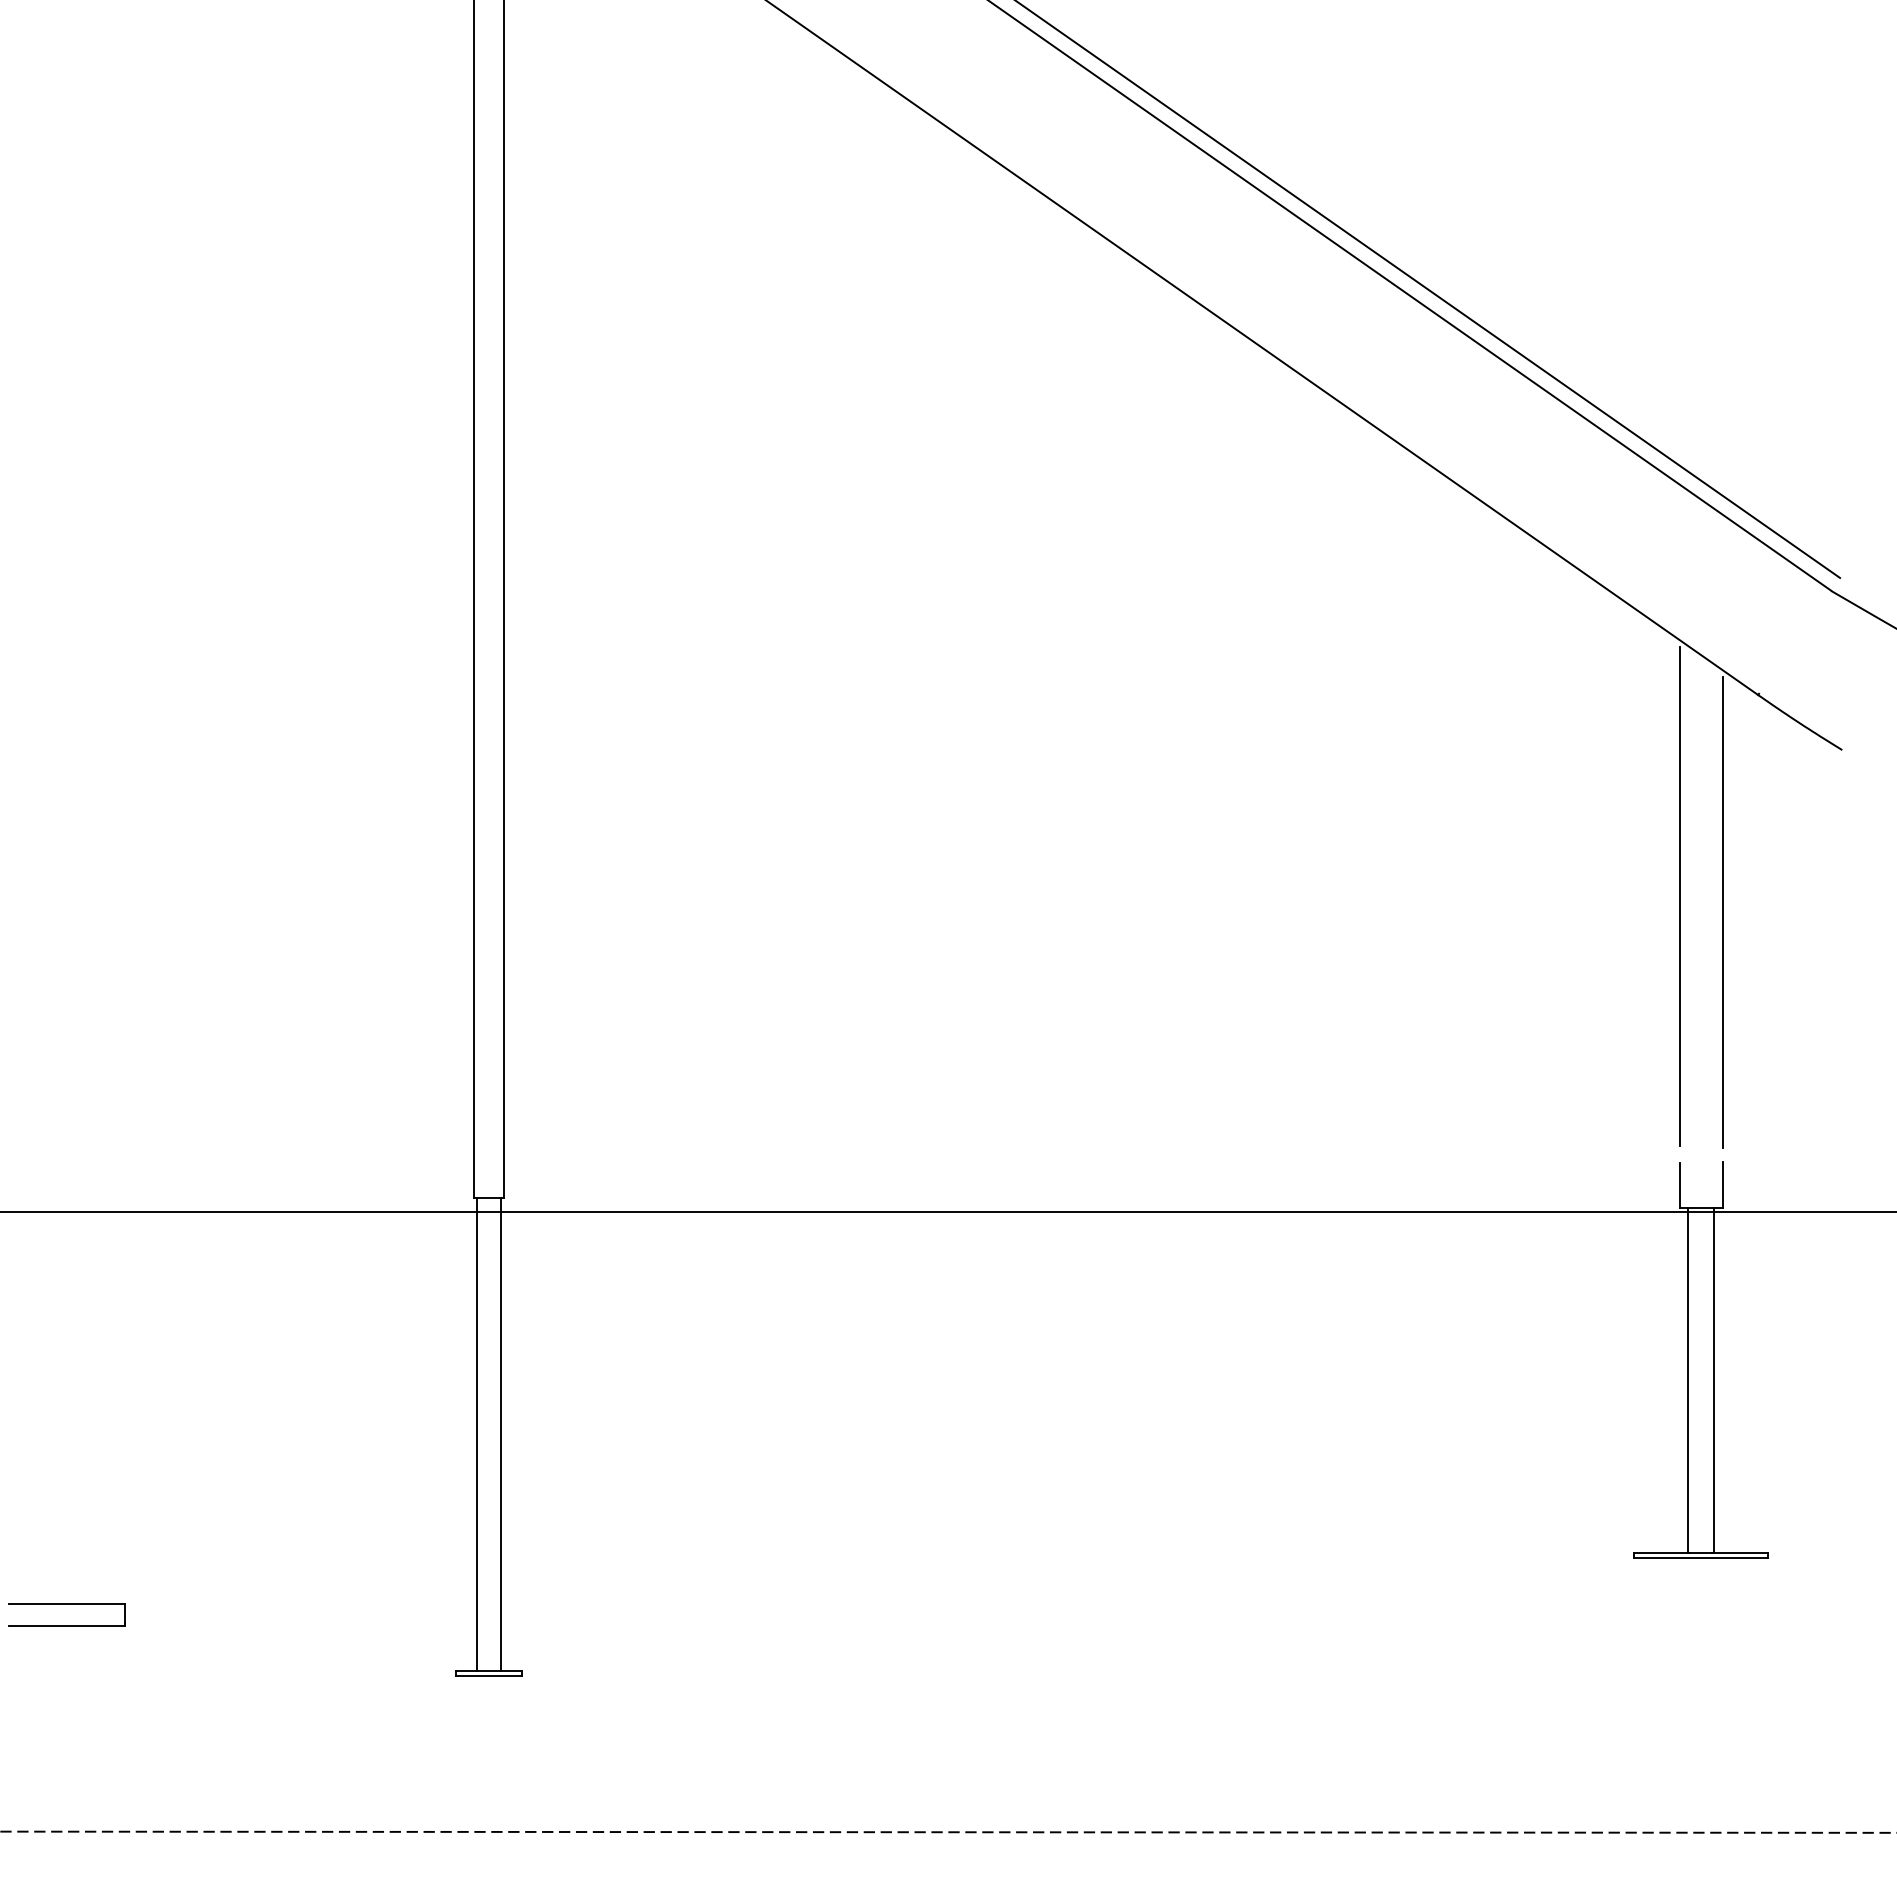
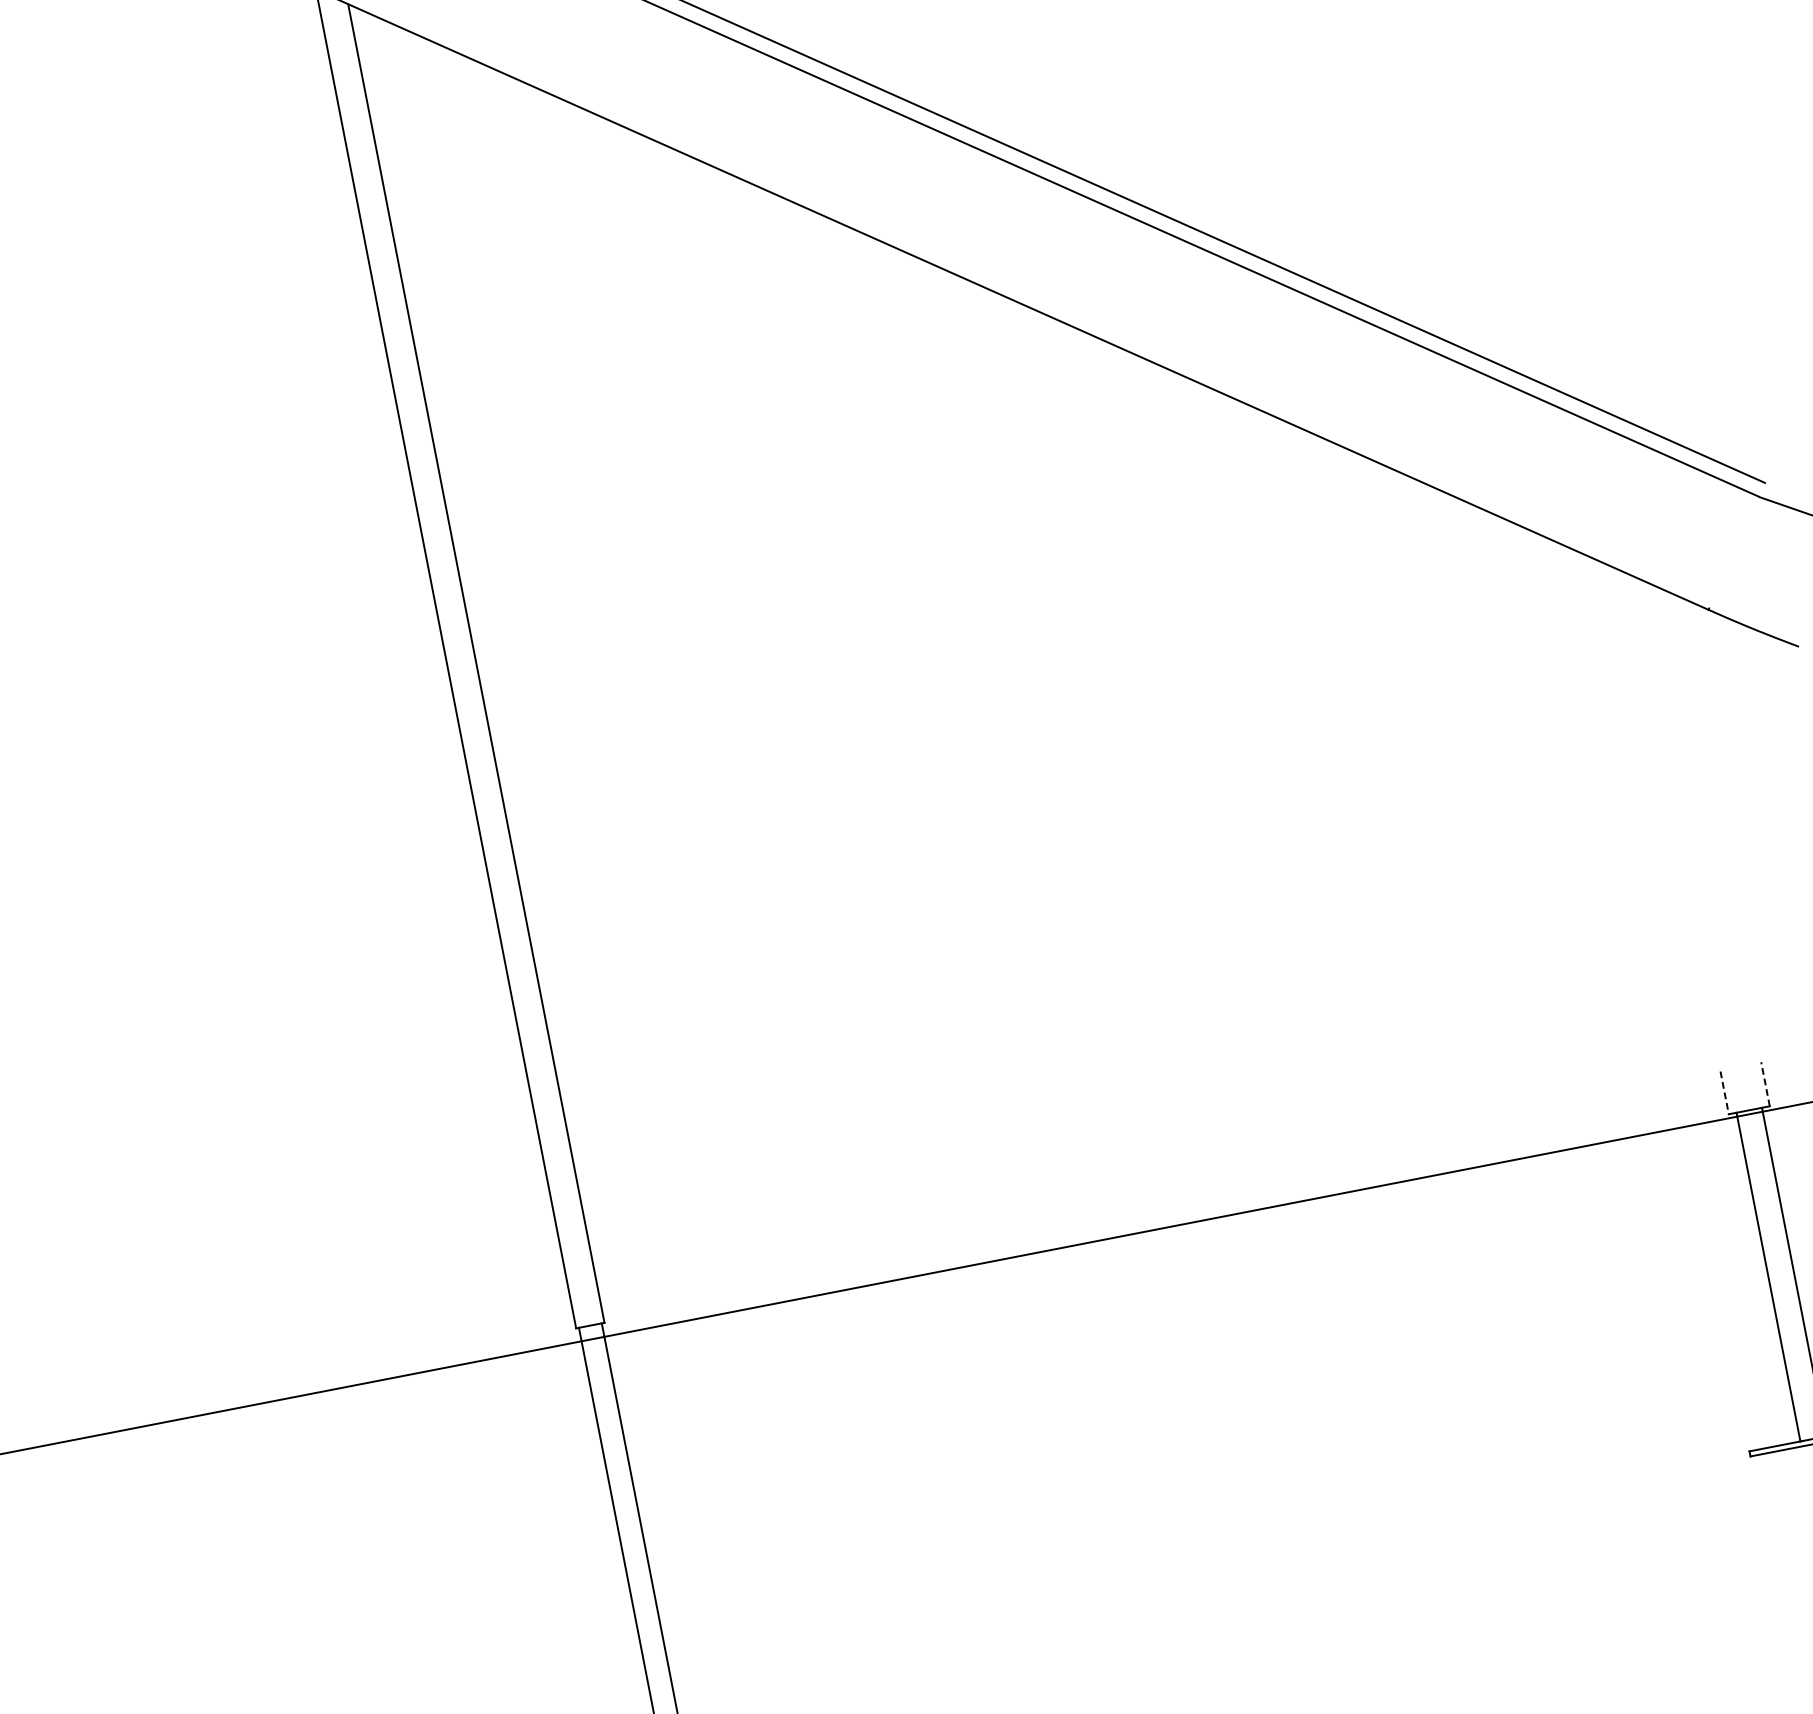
line: (1679, 896) -> (1670, 816), removed
line: (1722, 911) -> (1714, 823), removed
line: (1722, 1184) -> (1765, 1083), solid -> dashed
line: (1679, 1186) -> (1724, 1093), solid -> dashed

